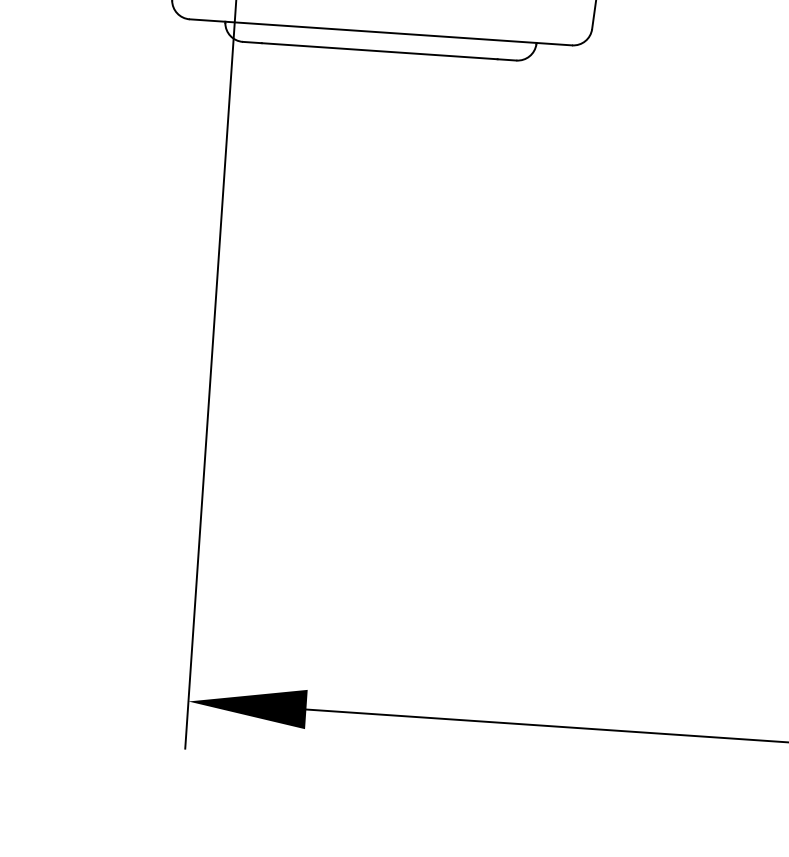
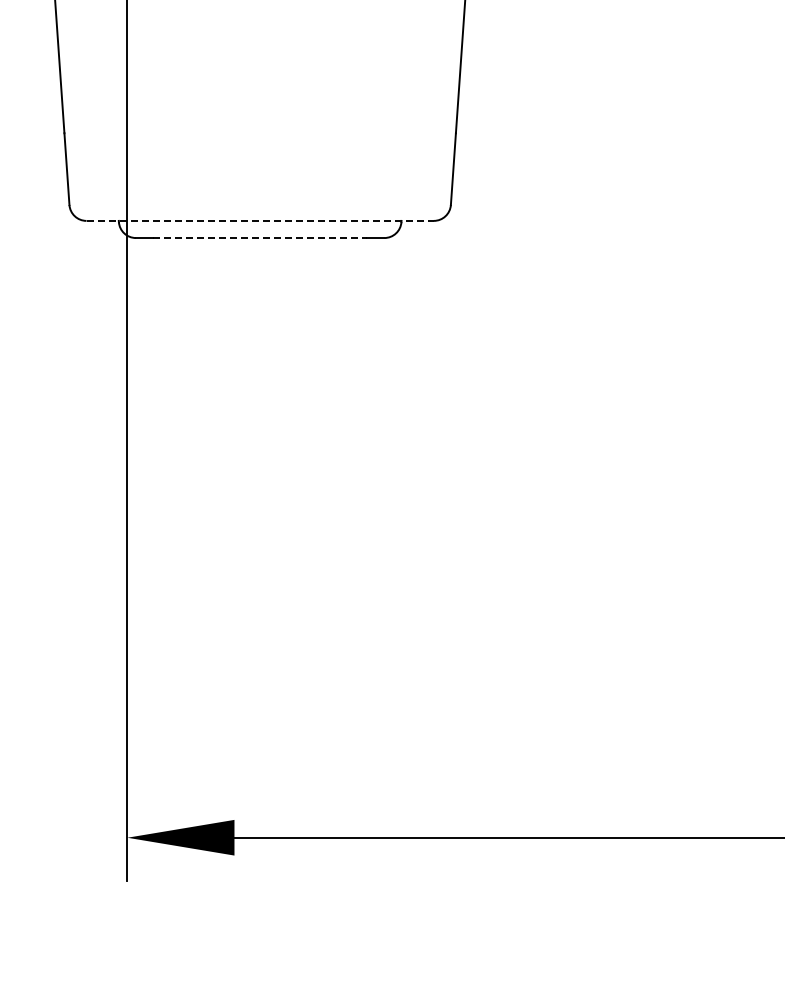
line: (381, 31) -> (260, 220), solid -> dashed
line: (379, 51) -> (260, 238), solid -> dashed

